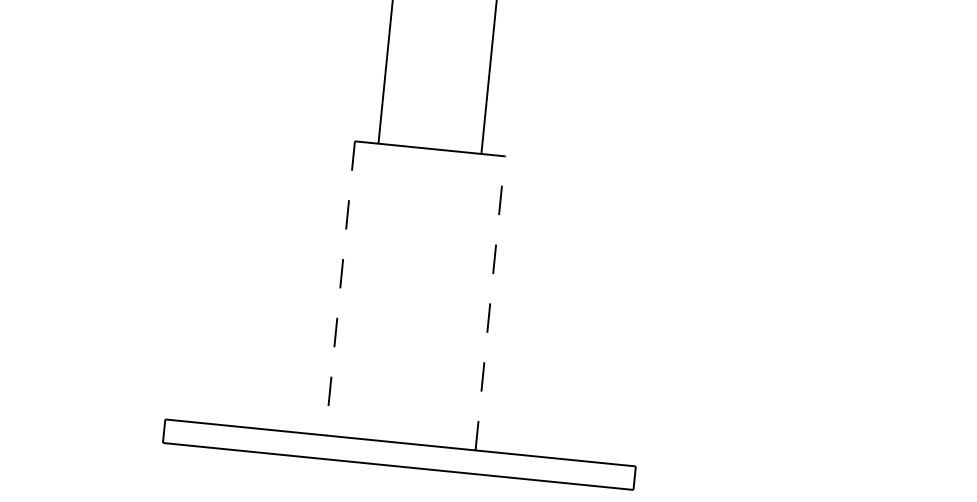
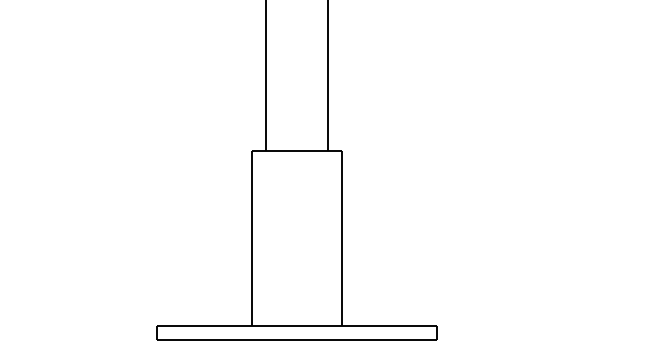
line: (340, 289) -> (252, 239), dashed -> solid
line: (490, 302) -> (341, 238), dashed -> solid

